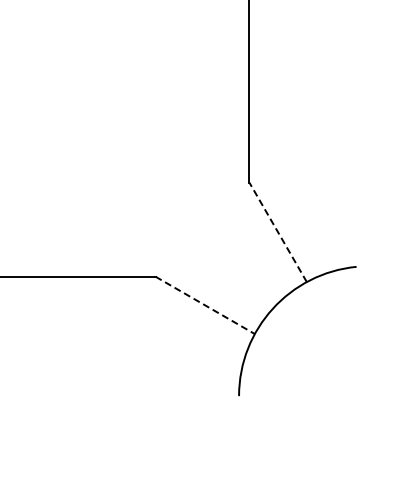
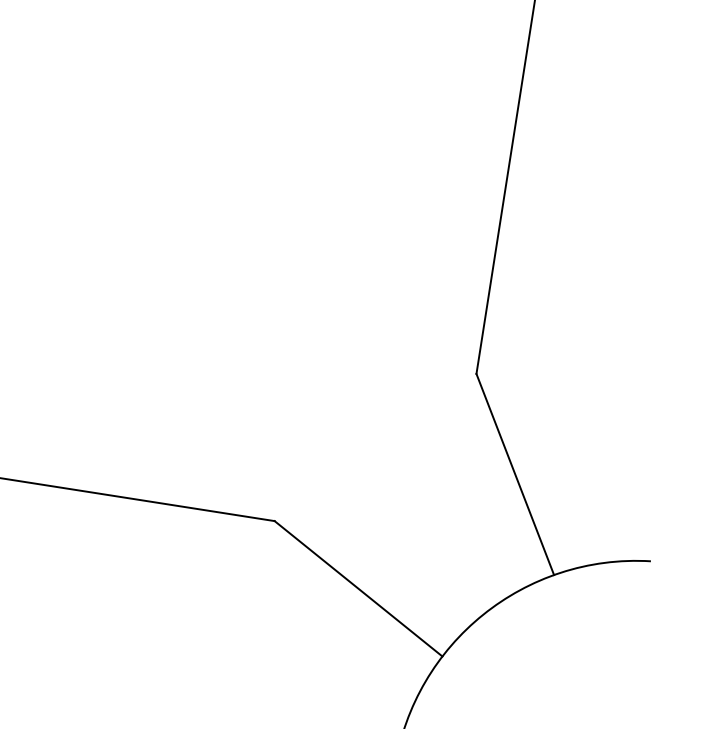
line: (277, 231) -> (514, 472), dashed -> solid
line: (205, 305) -> (359, 589), dashed -> solid

